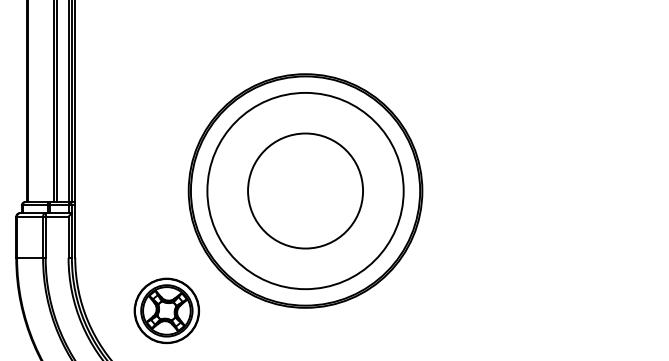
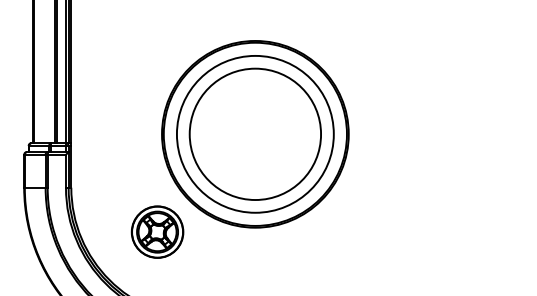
circle: (305, 191) -> (255, 134), size x1.43
part: (166, 310) -> (157, 231), moved

